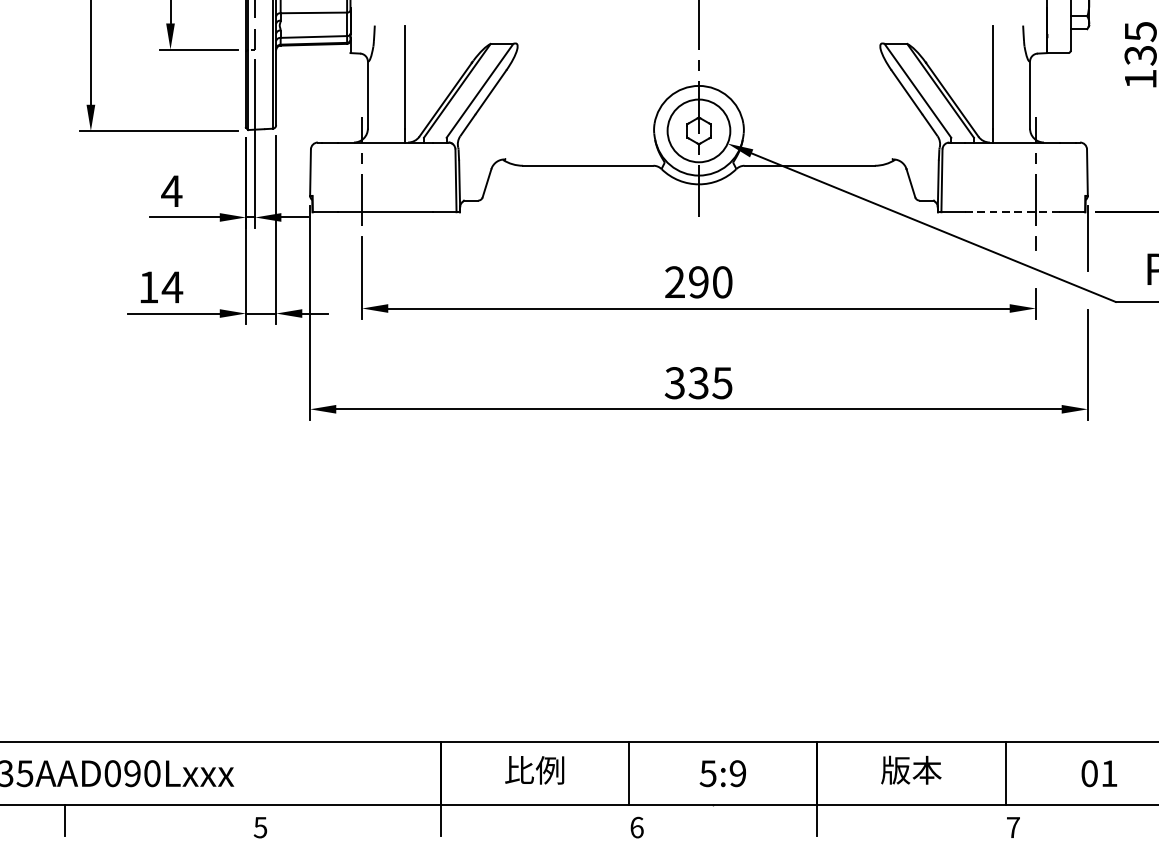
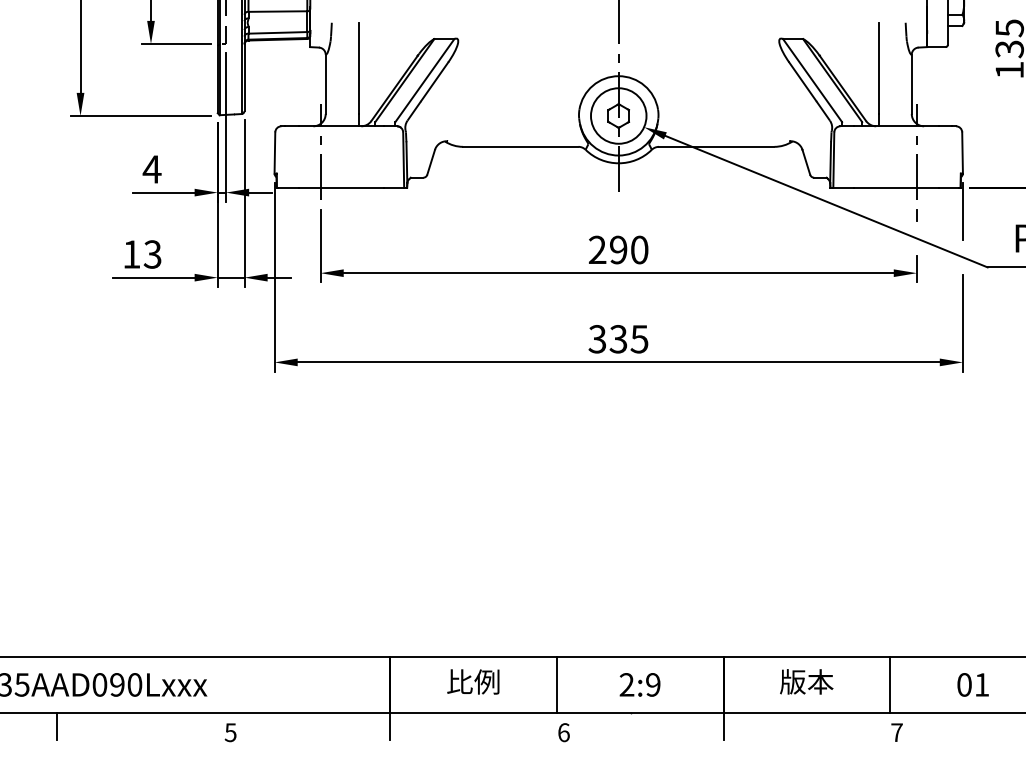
line: (1012, 211) -> (896, 187), dashed -> solid
text: (172, 287) -> (152, 254), 14 -> 13
text: (707, 773) -> (626, 684), 5:9 -> 2:9

